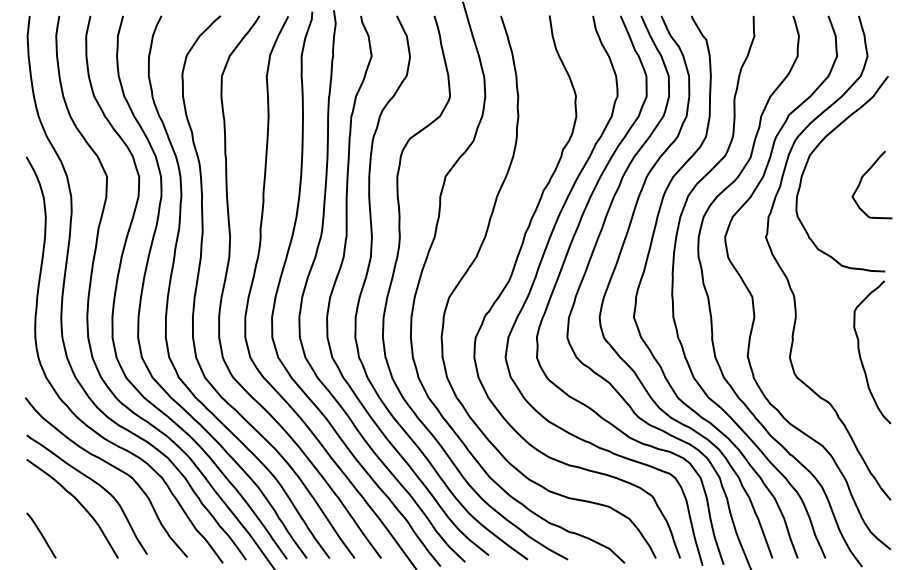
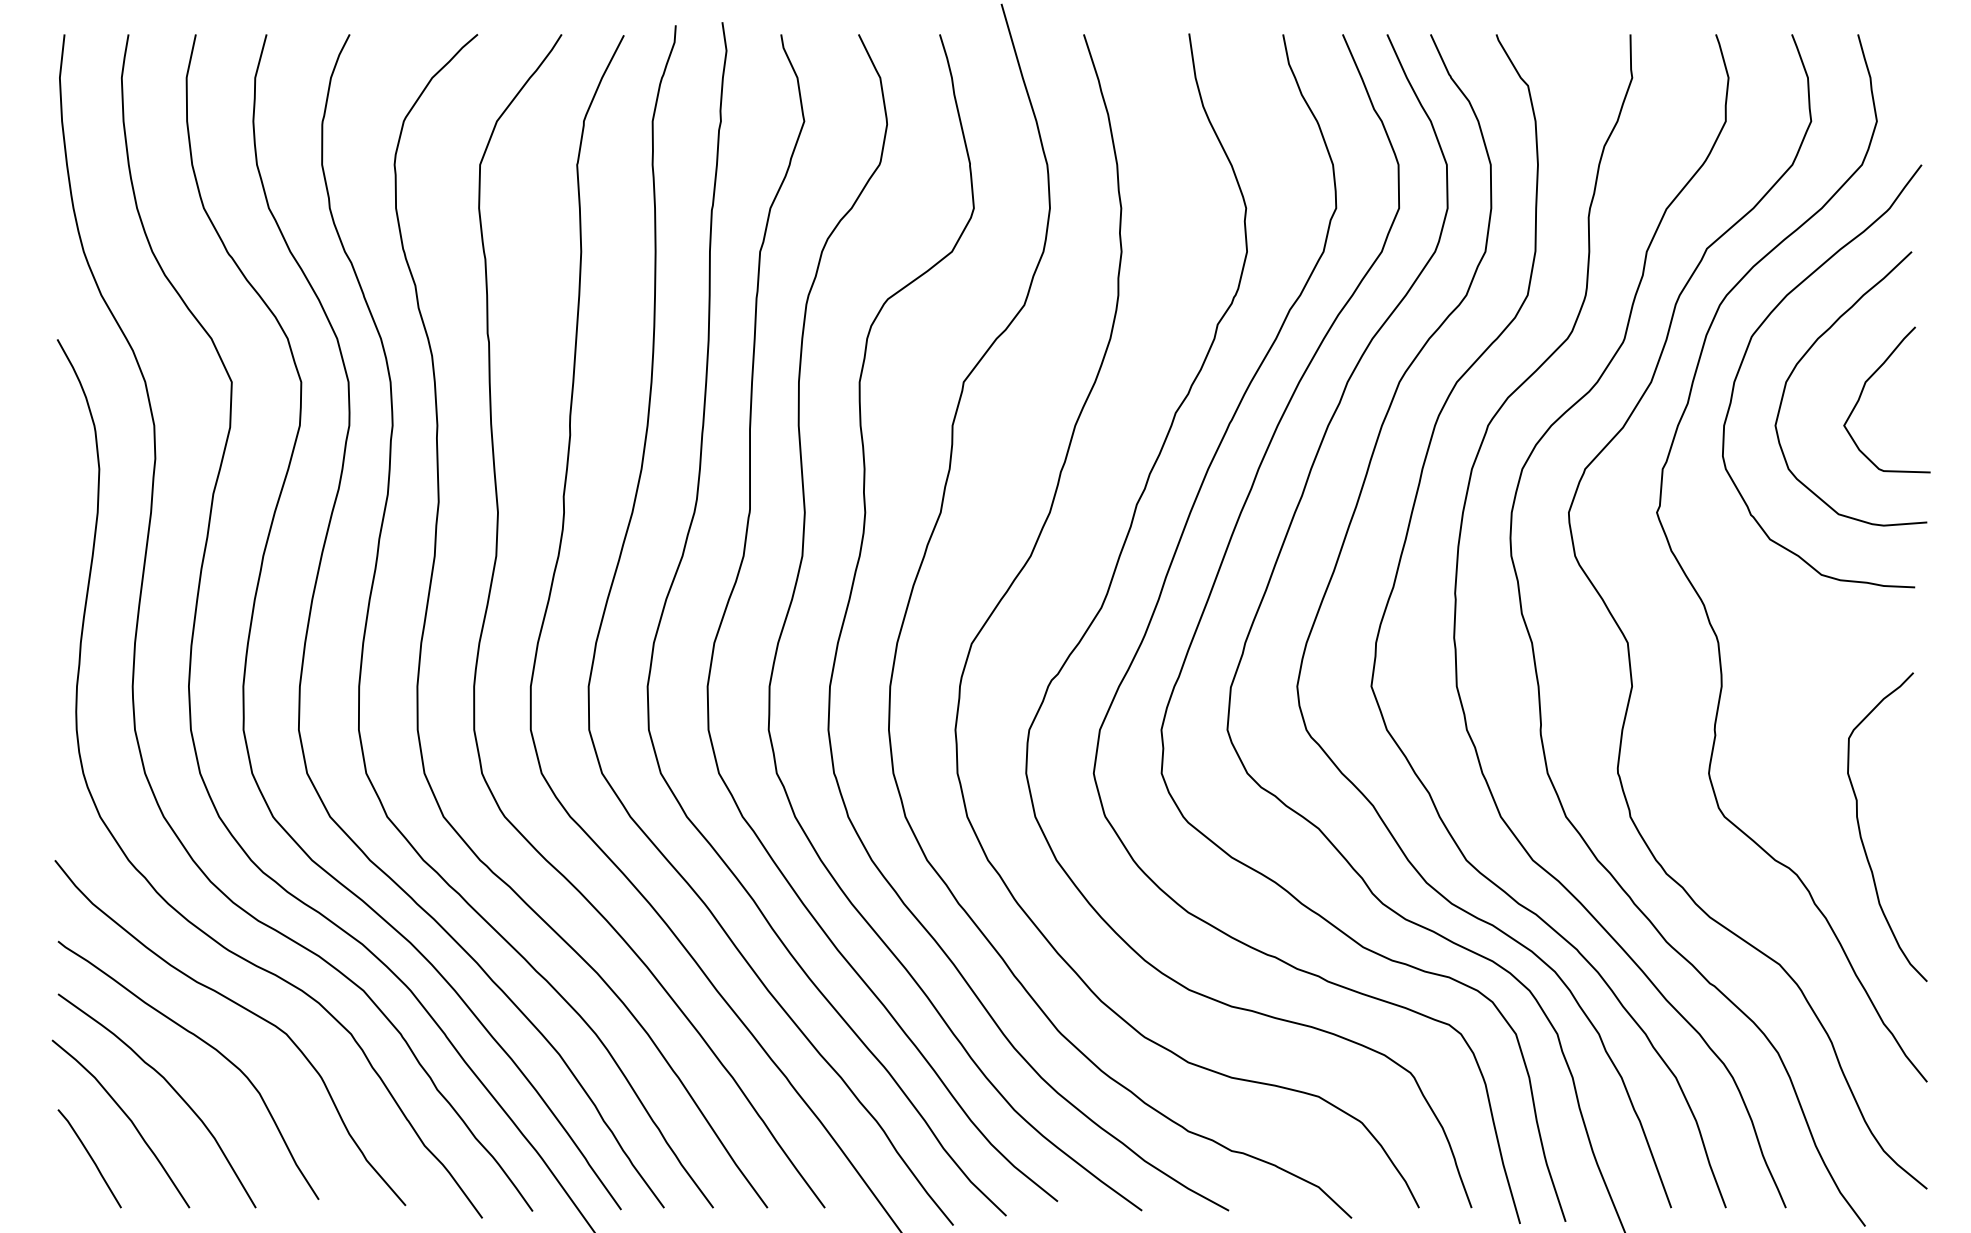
curve: (835, 164) -> (1807, 355), added
curve: (860, 352) -> (1861, 827), moved
curve: (57, 516) -> (124, 1117), added

